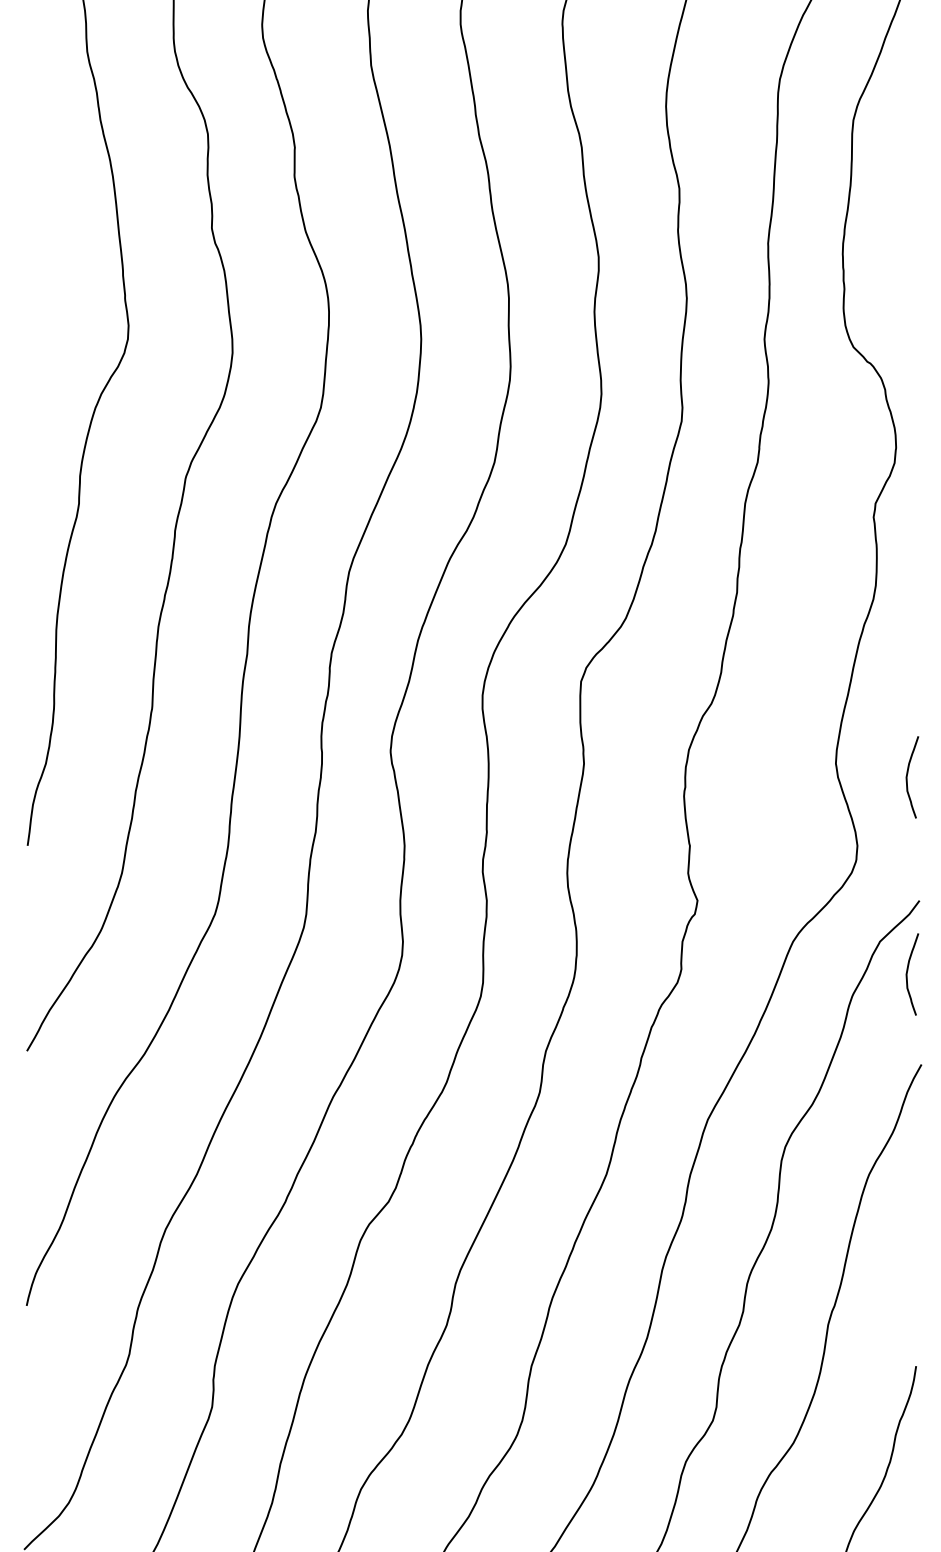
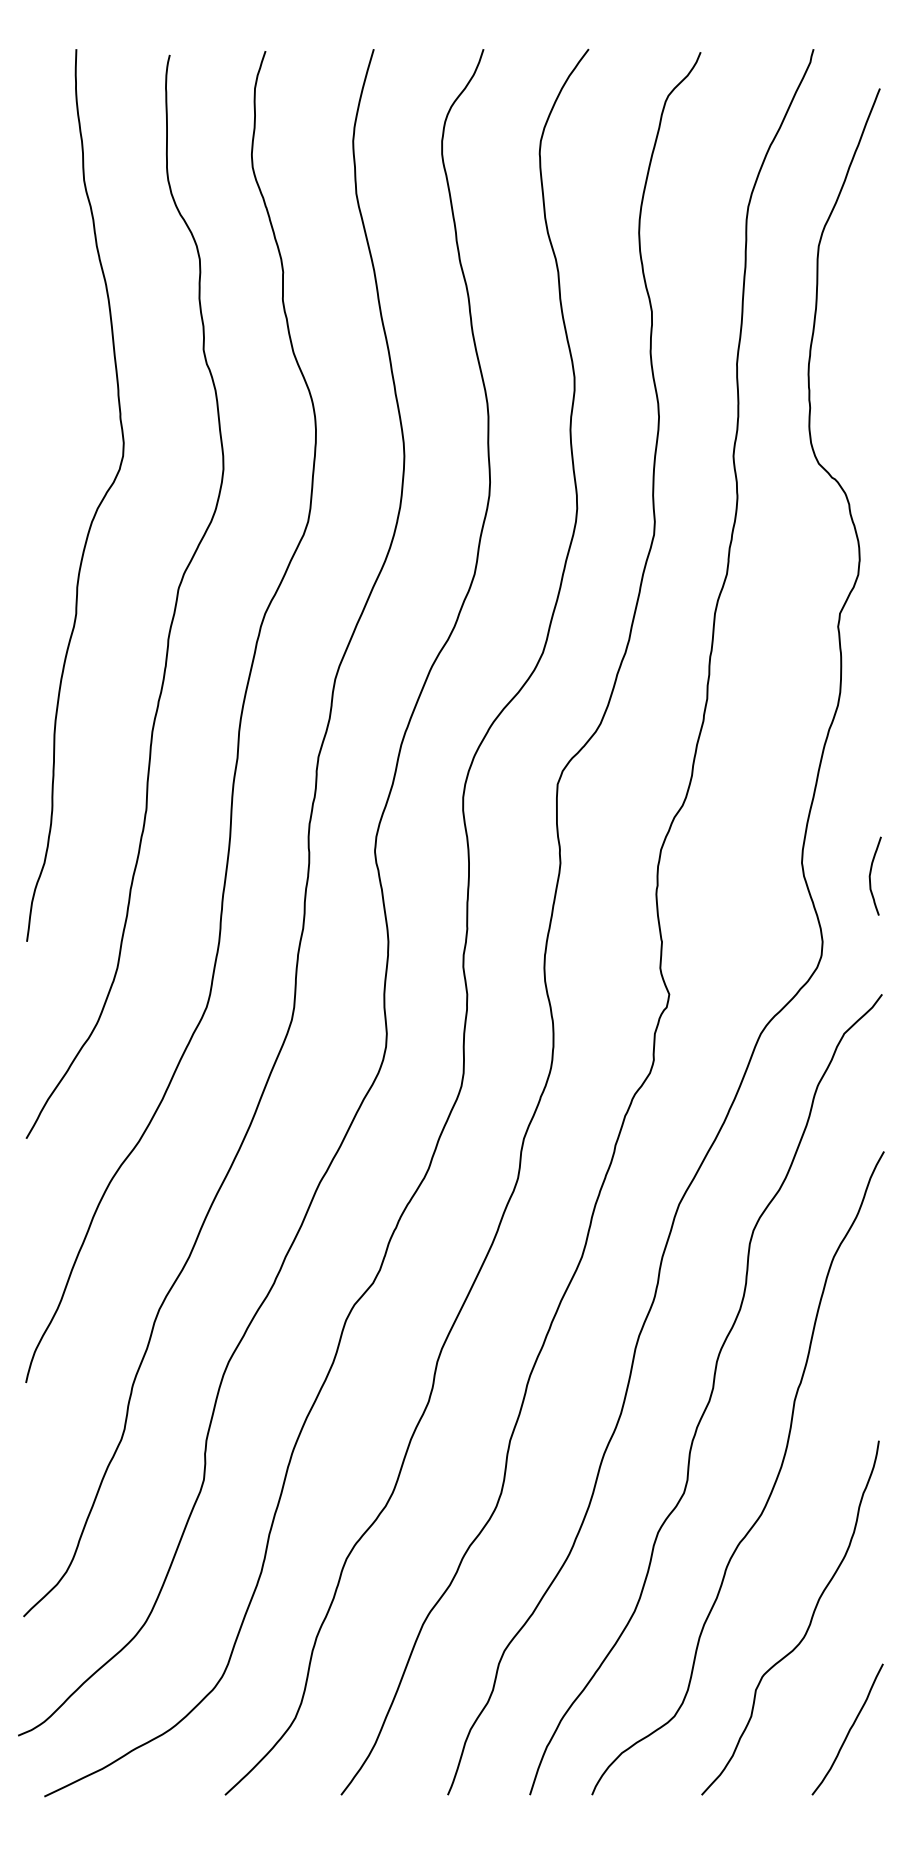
curve: (908, 971) -> (871, 1062), removed

